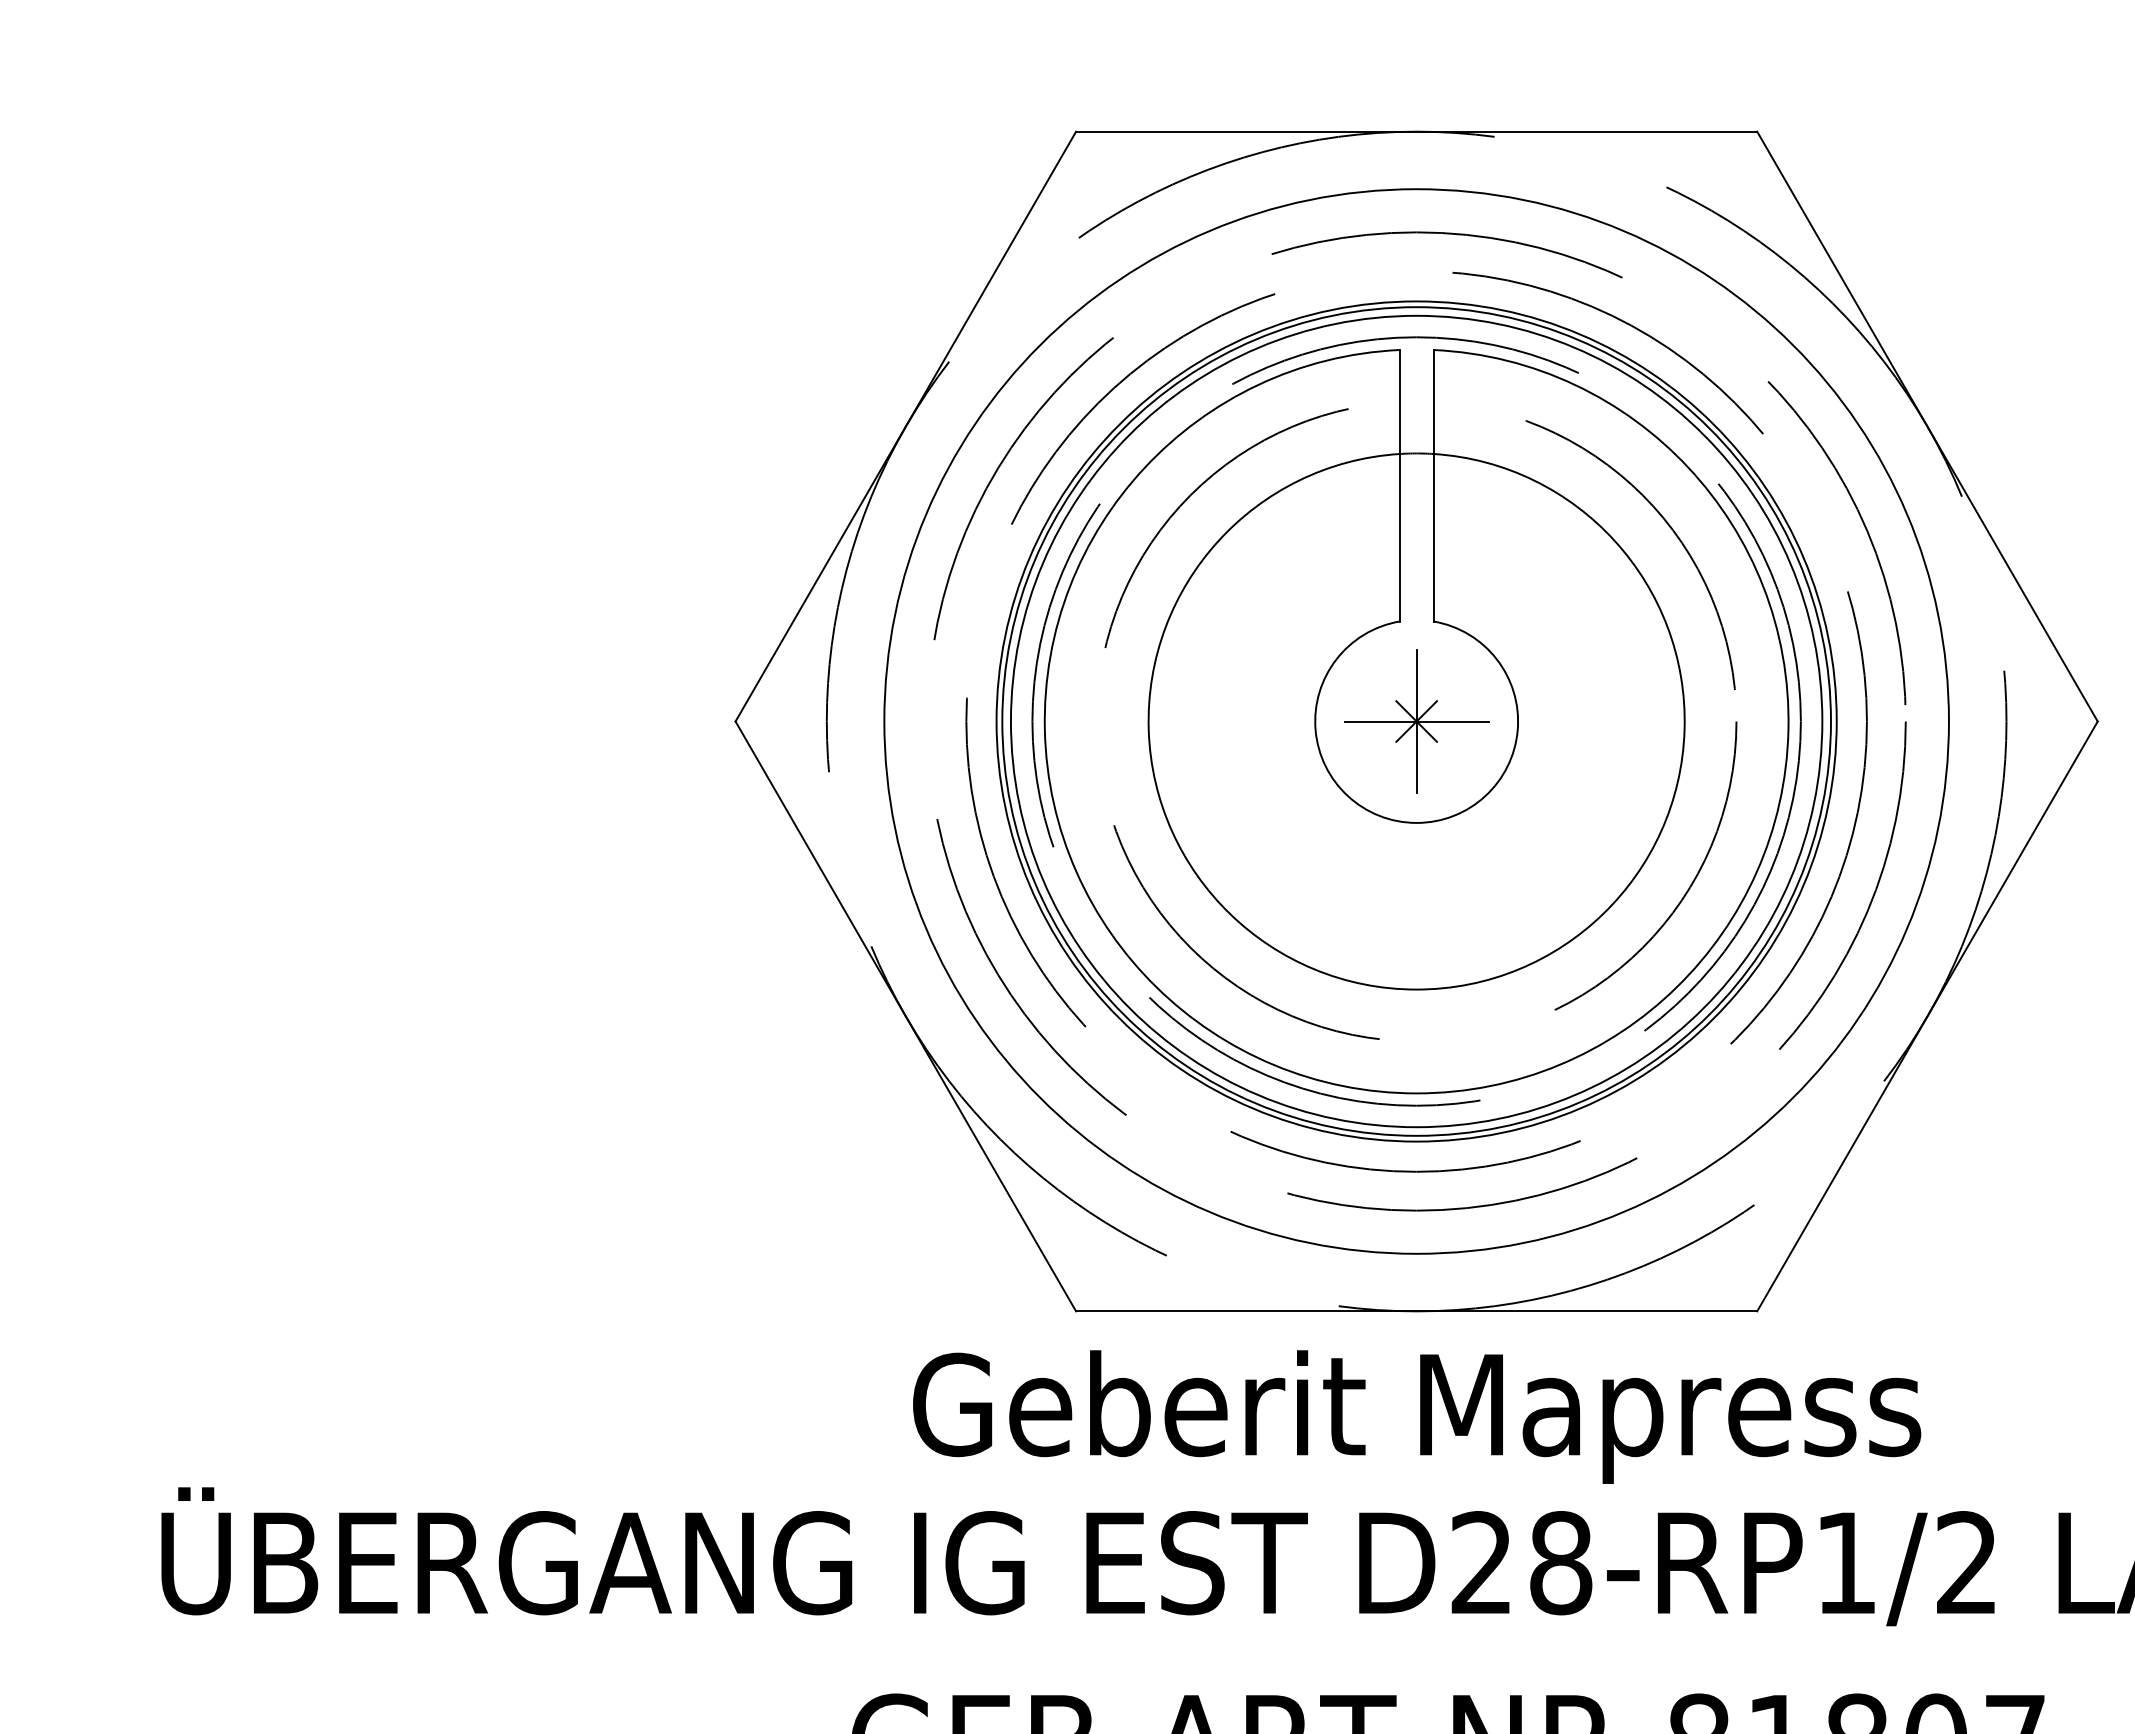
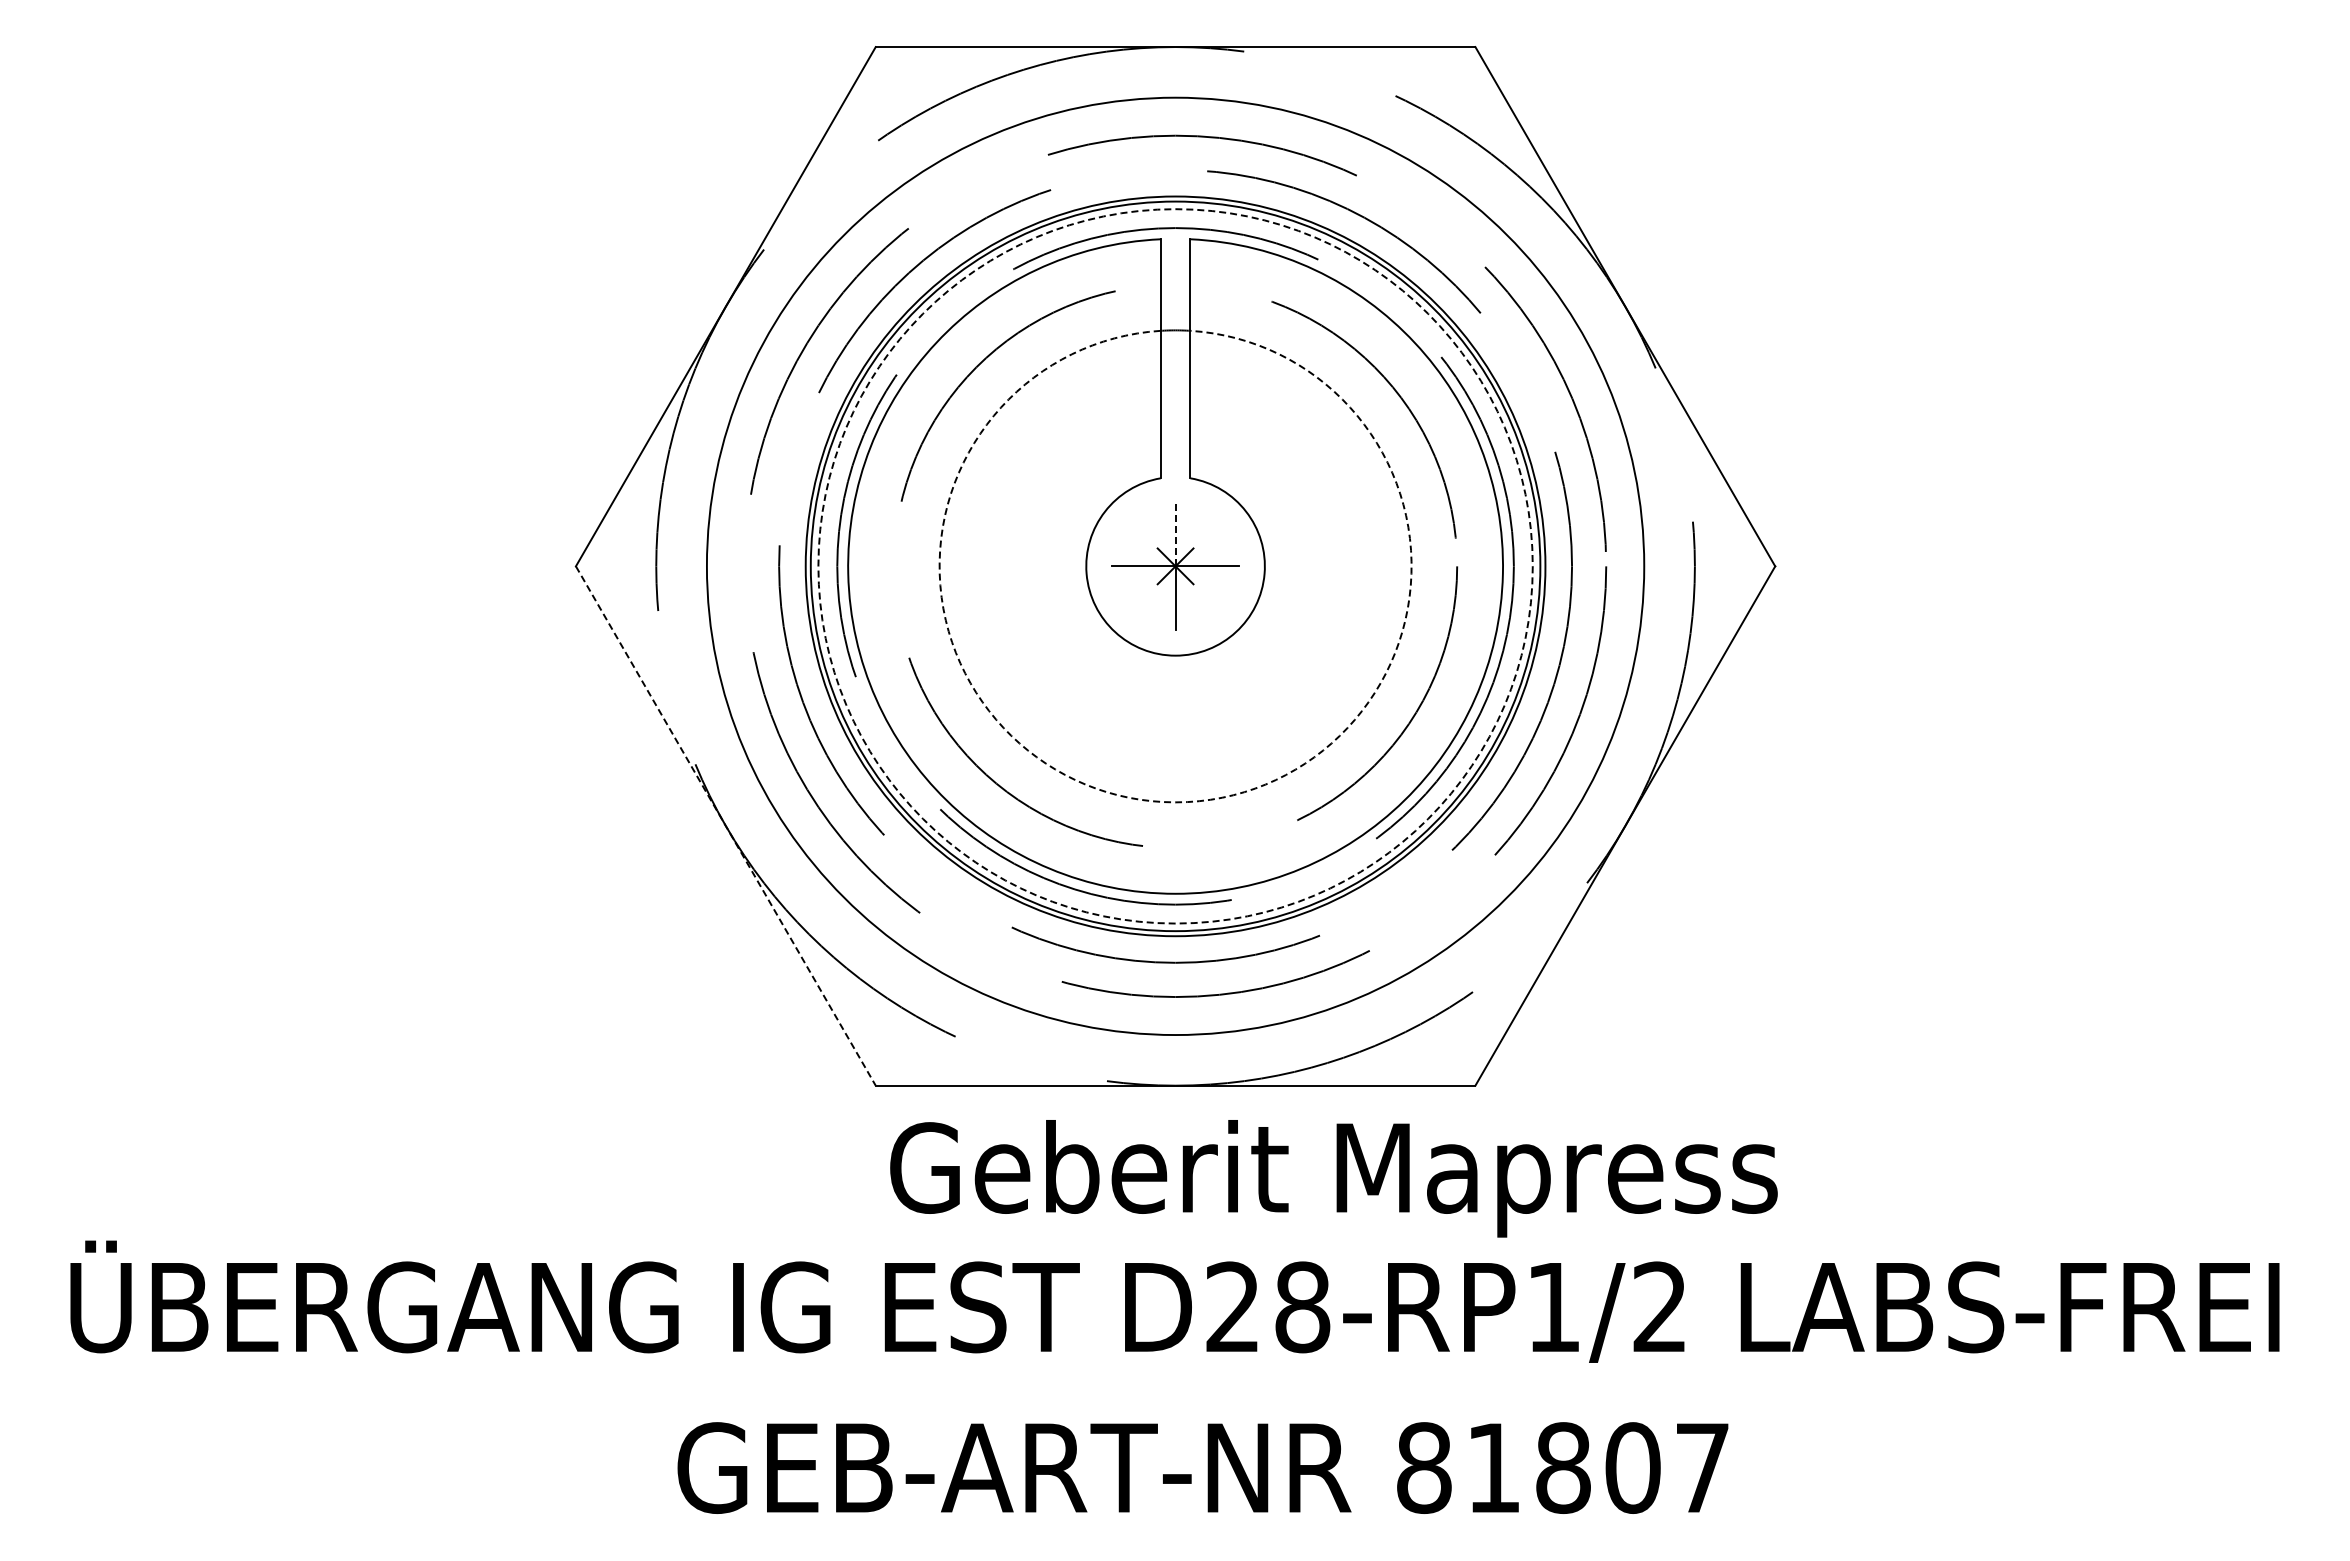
line: (1416, 685) -> (1175, 534), solid -> dashed
circle: (1416, 721) -> (1175, 566), solid -> dashed
arc: (1416, 989) -> (1175, 802), solid -> dashed
line: (905, 1016) -> (725, 826), solid -> dashed
text: (1416, 1416) -> (1333, 1178), moved

